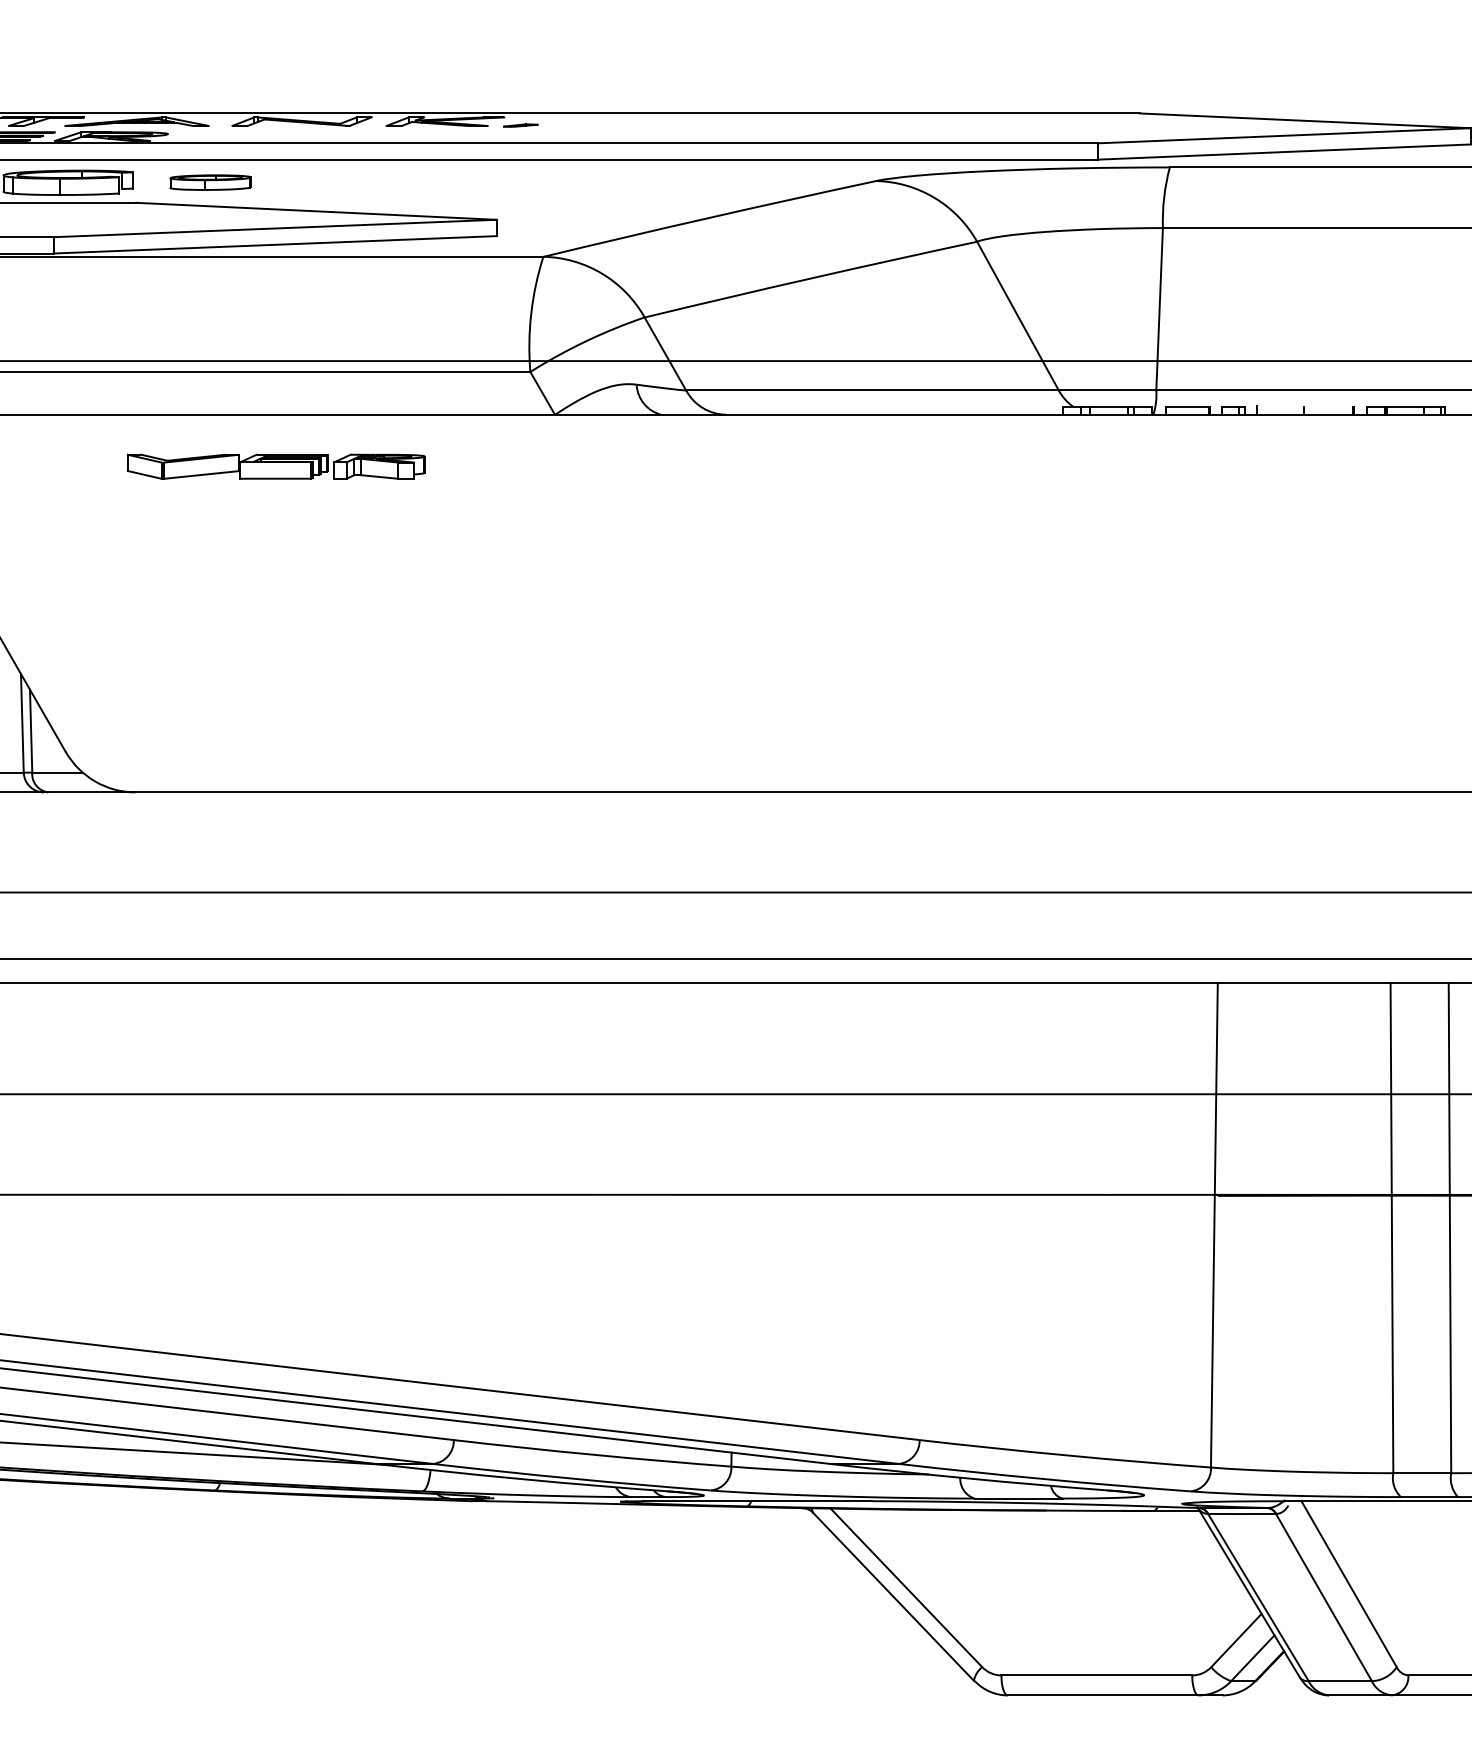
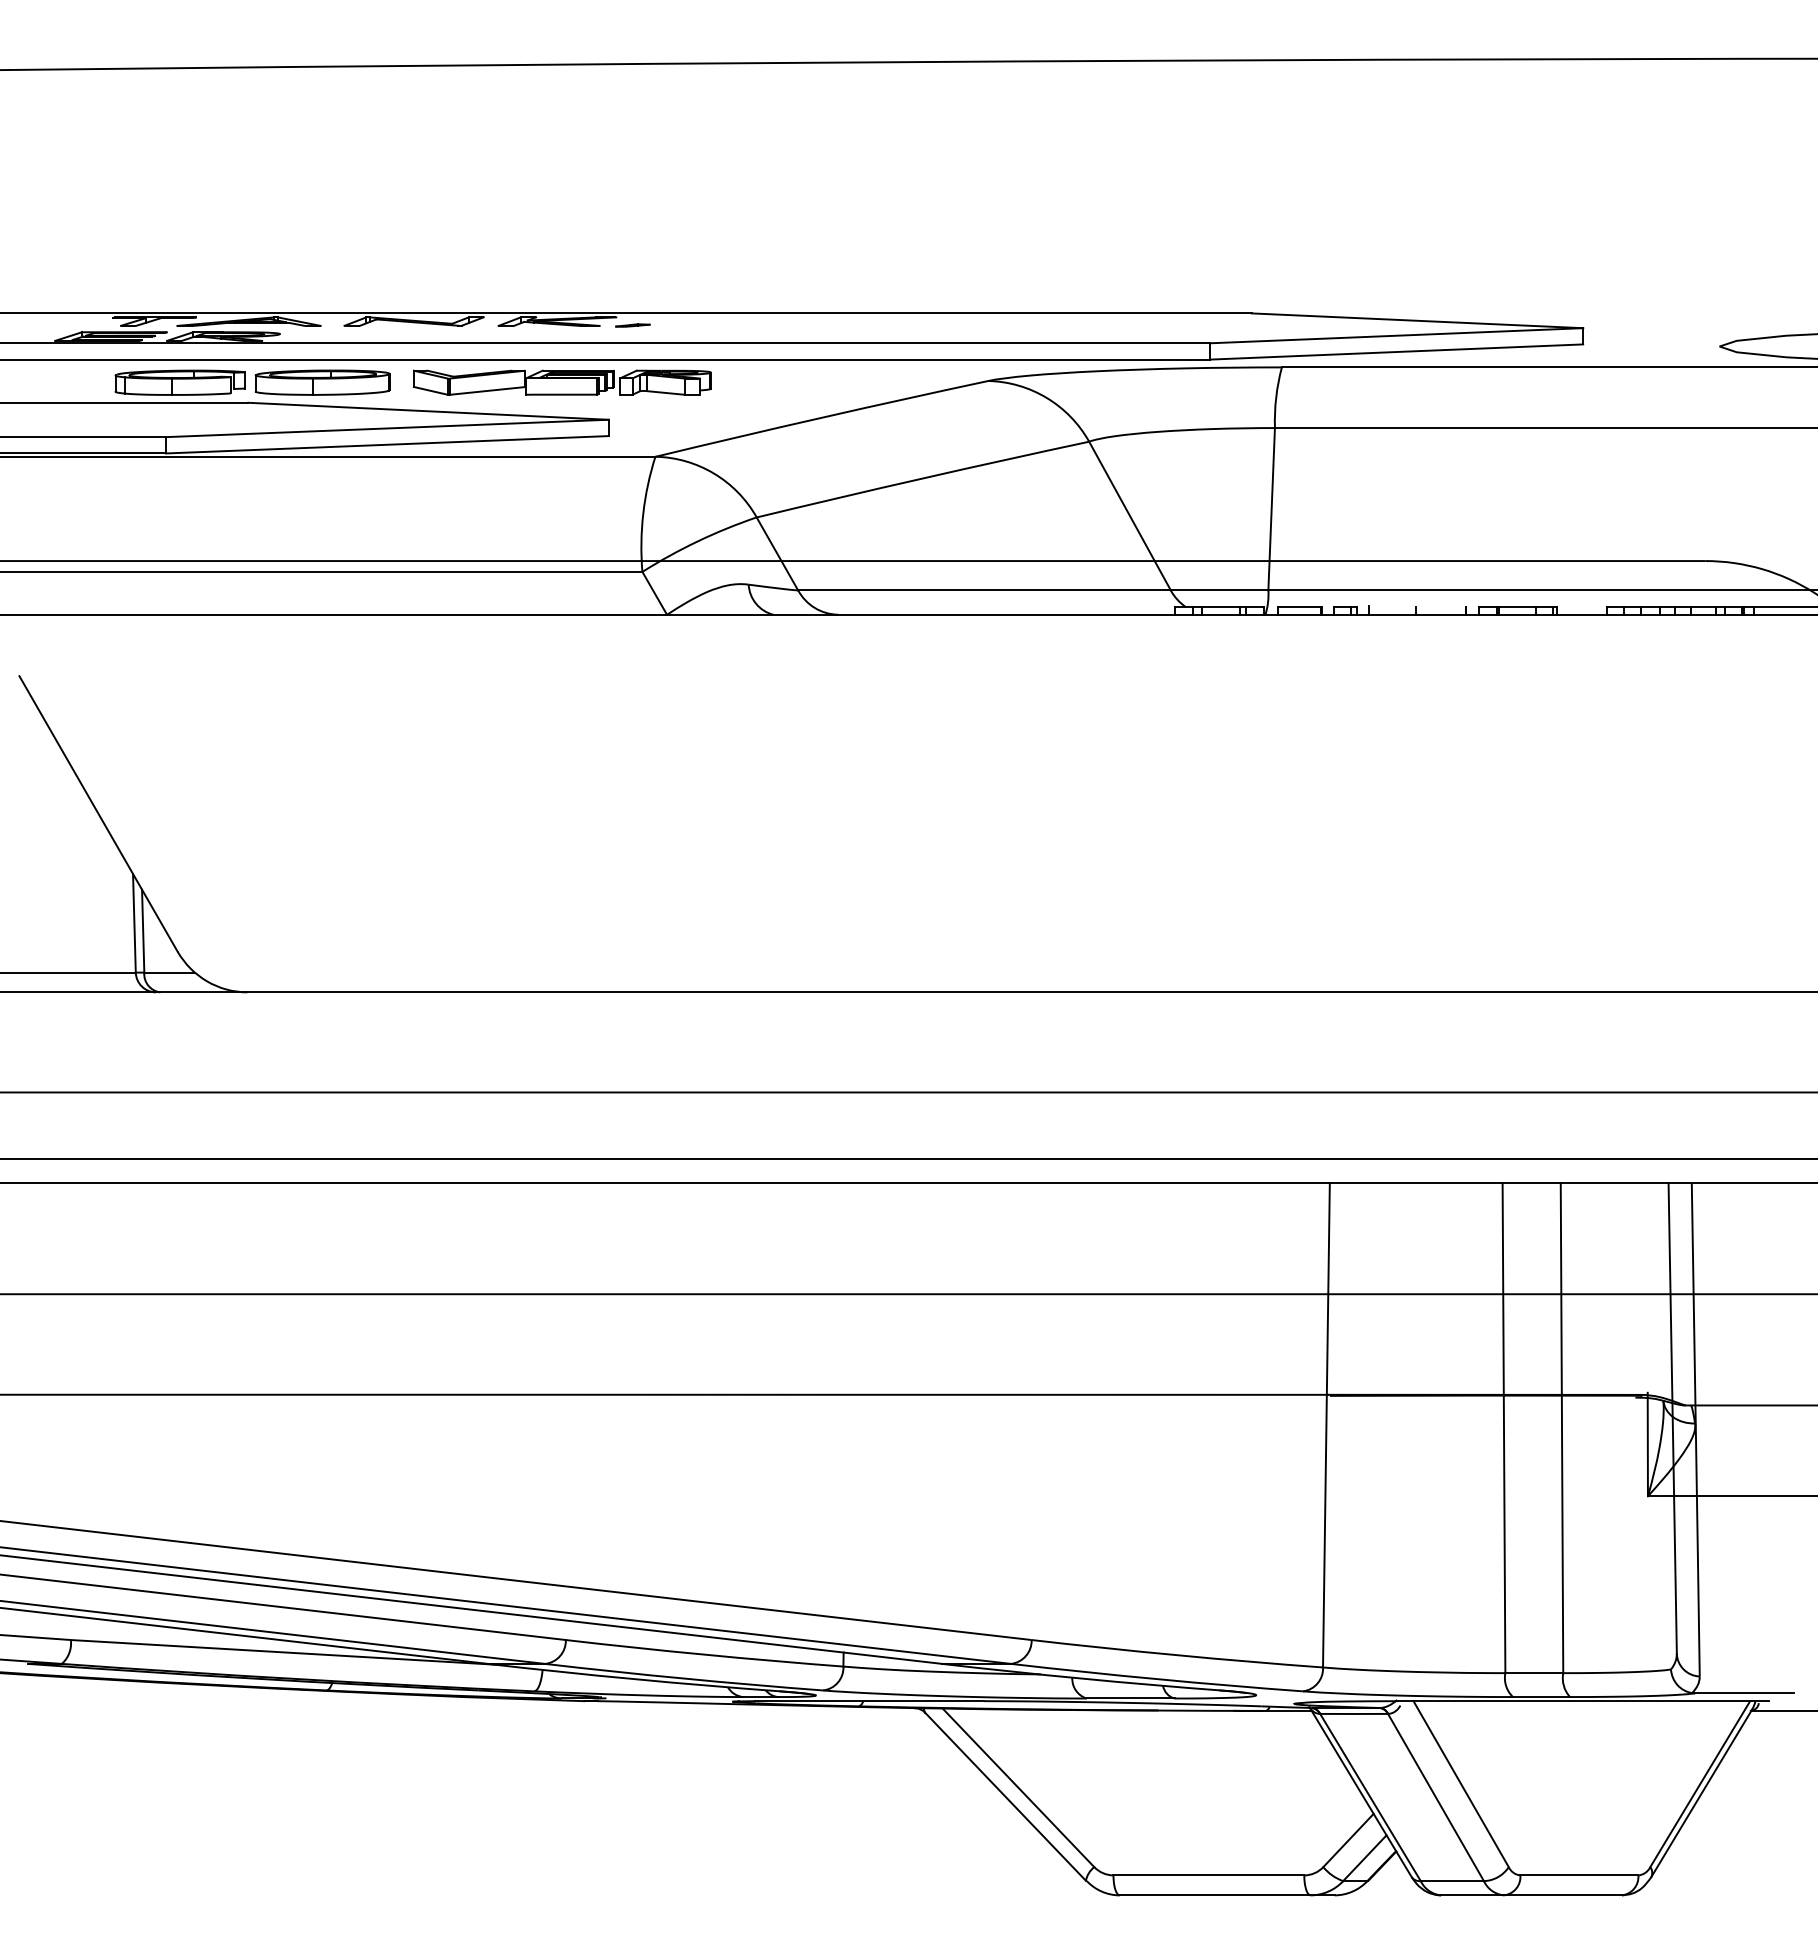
part: (210, 182) -> (322, 382), size x1.67
part: (275, 466) -> (561, 382), moved

